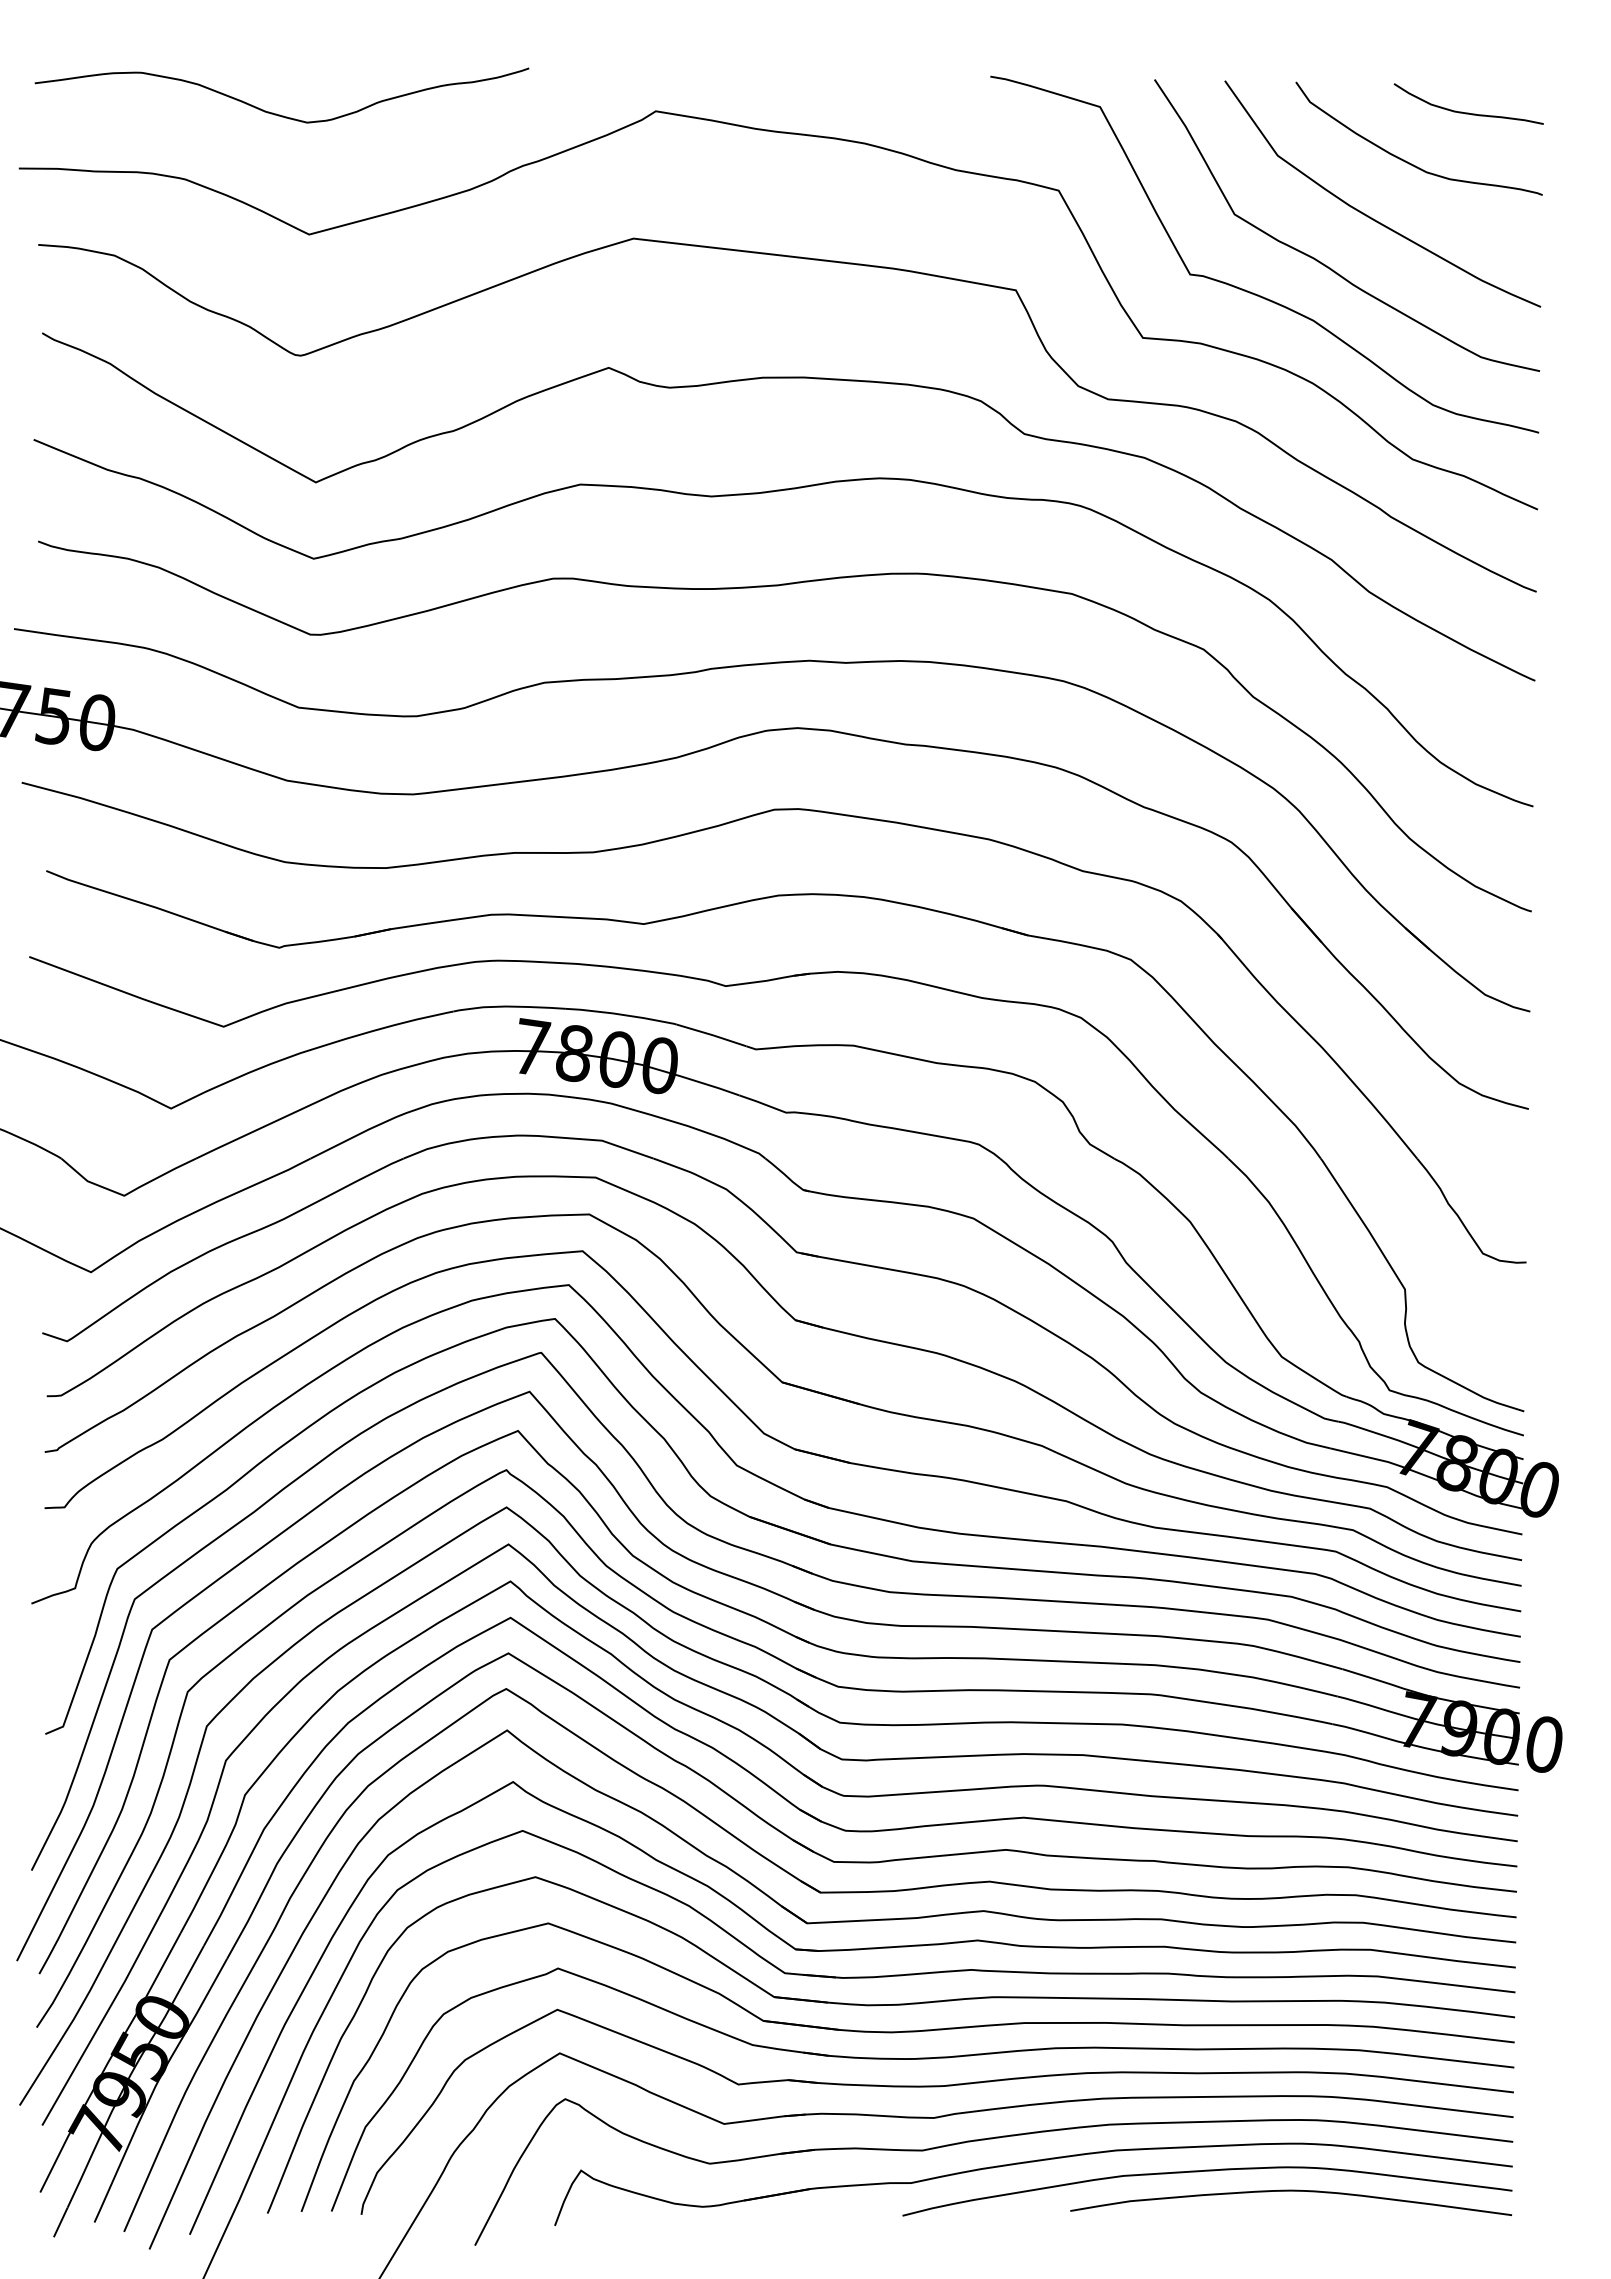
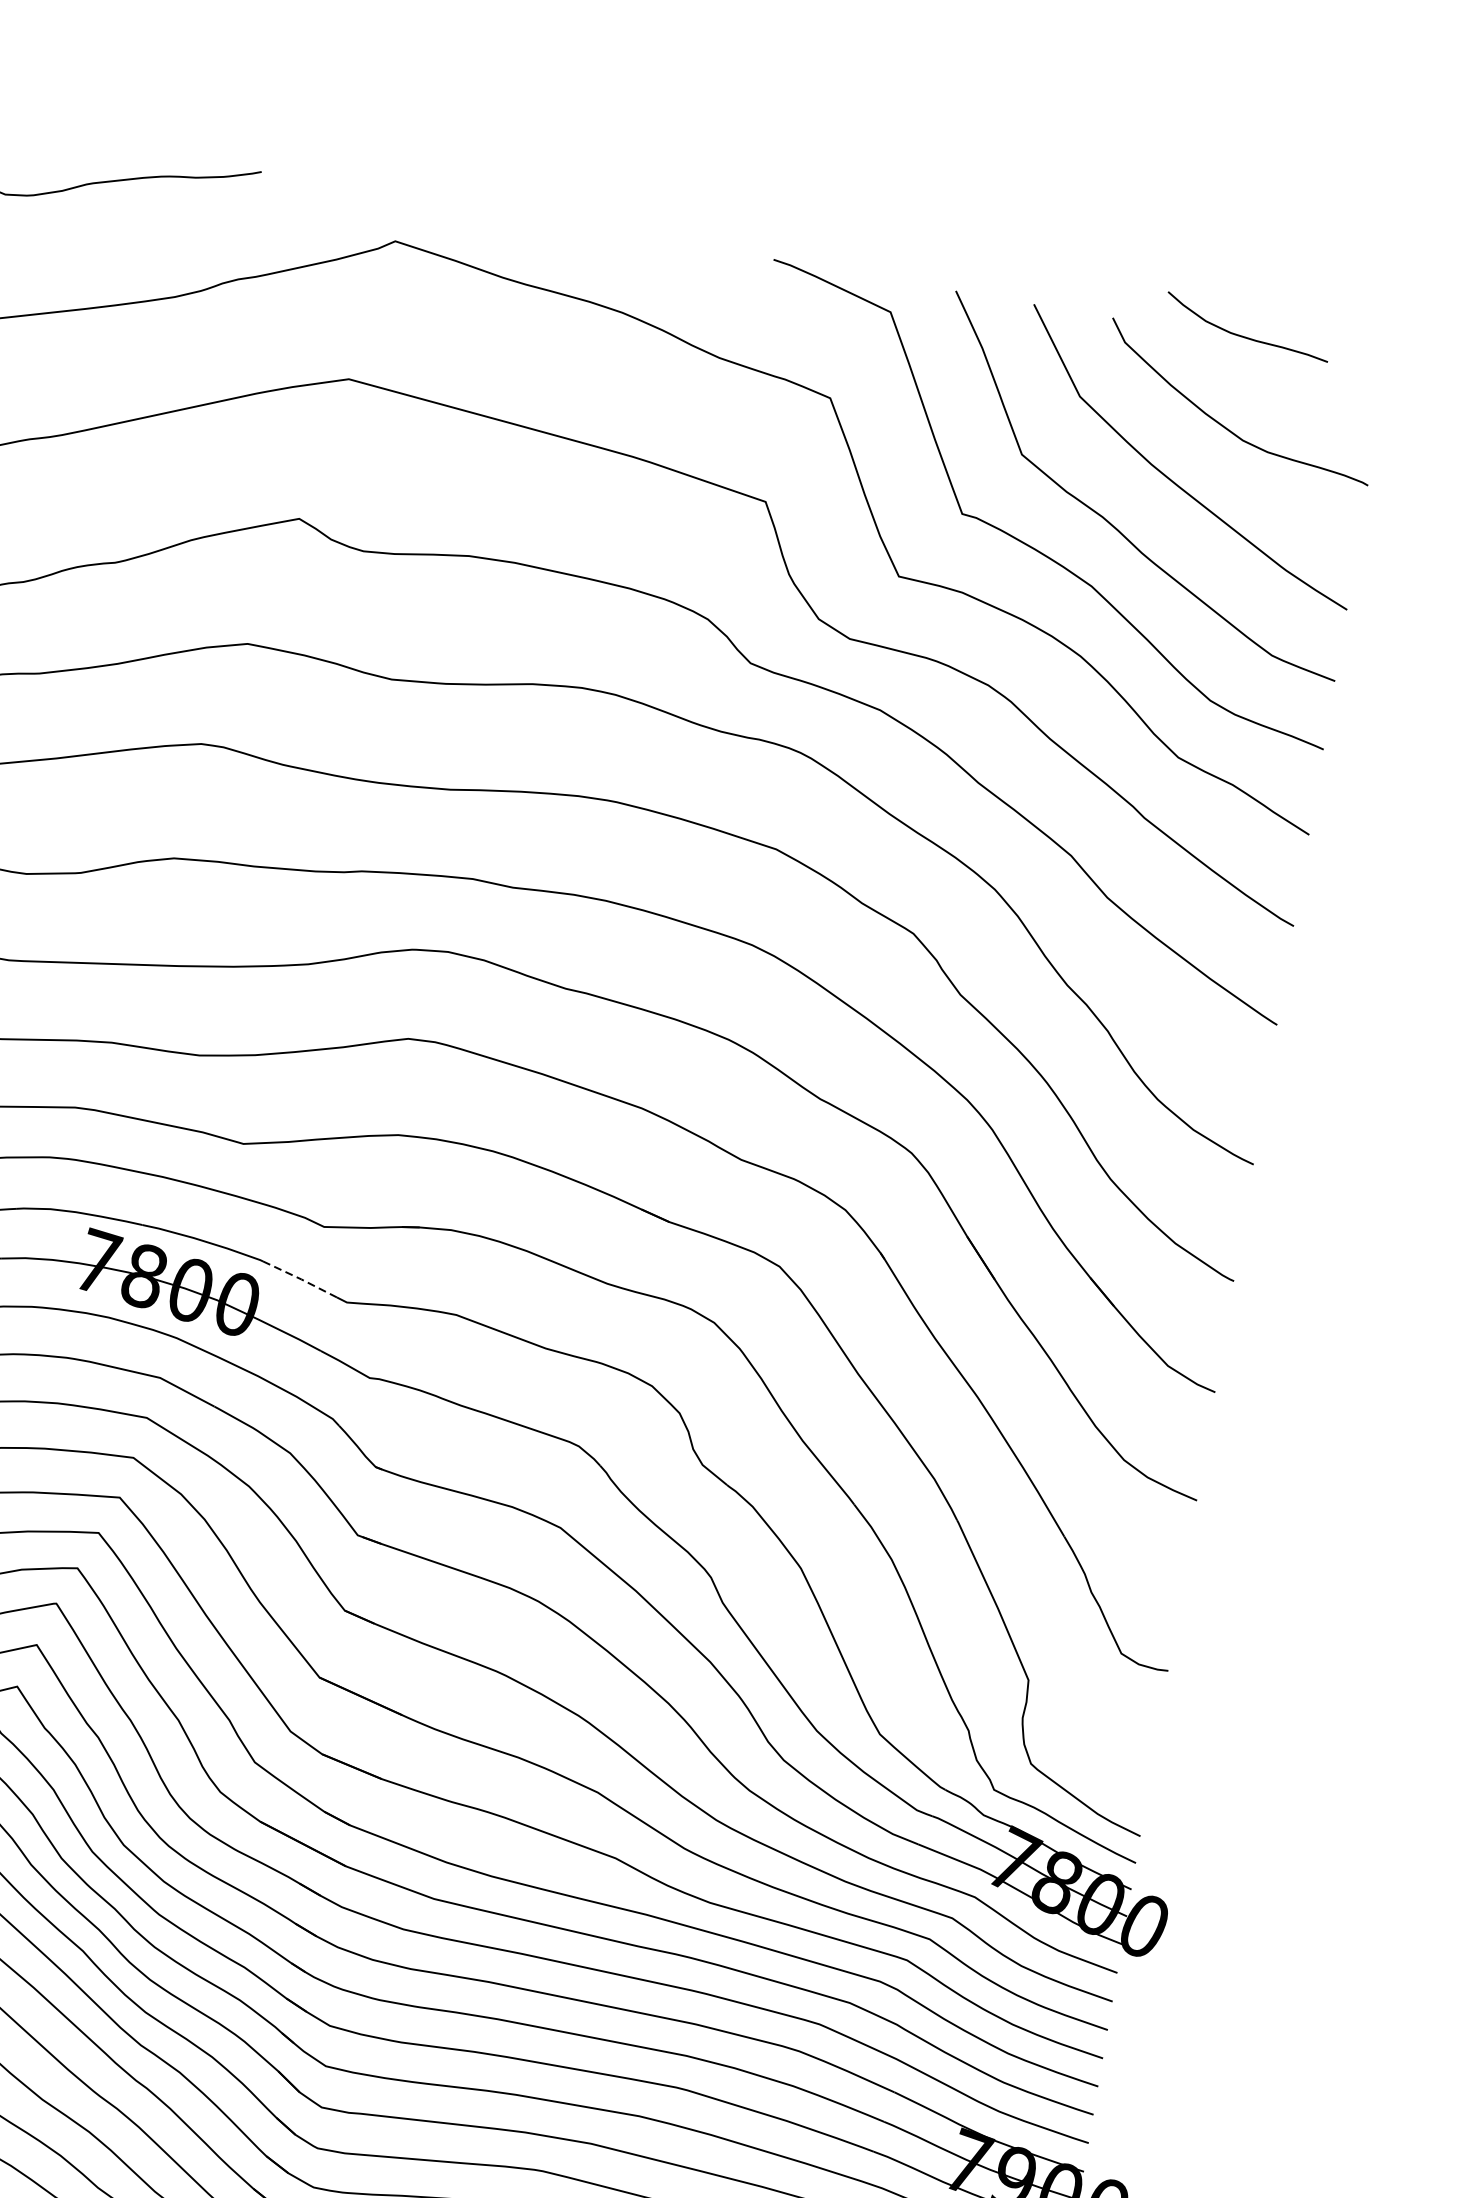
curve: (1468, 112) -> (1246, 336), moved
line: (712, 1035) -> (301, 1279), solid -> dashed

